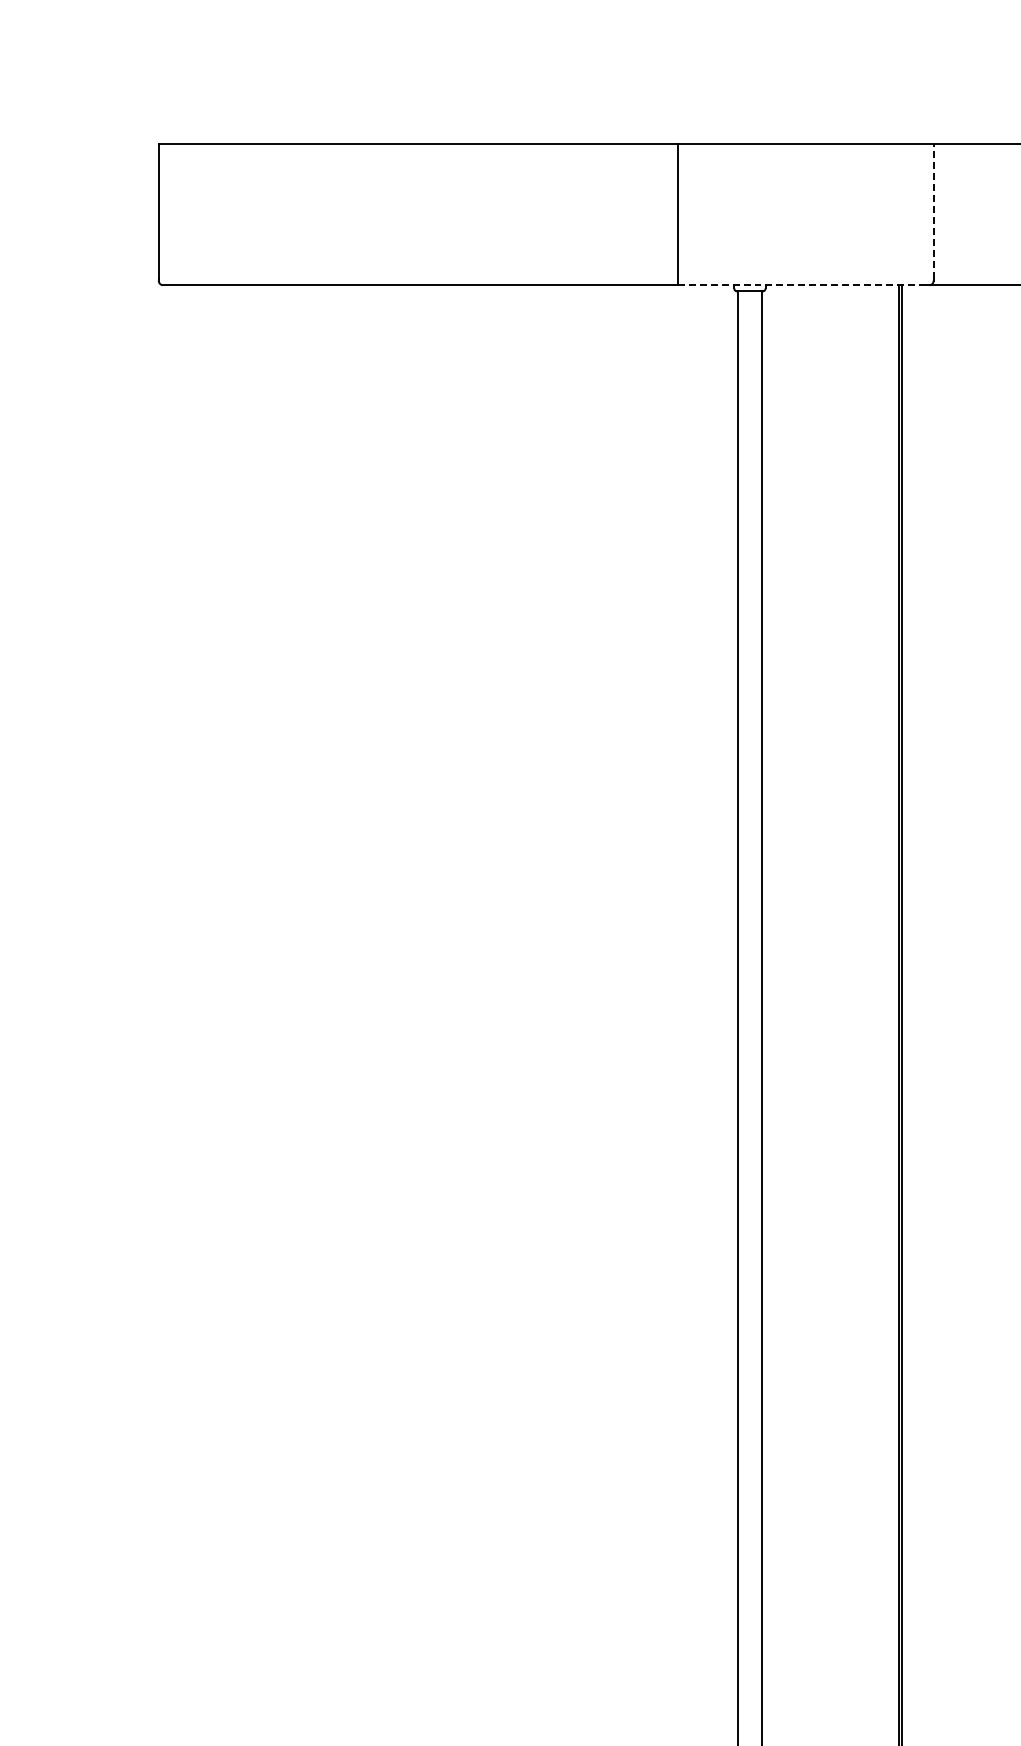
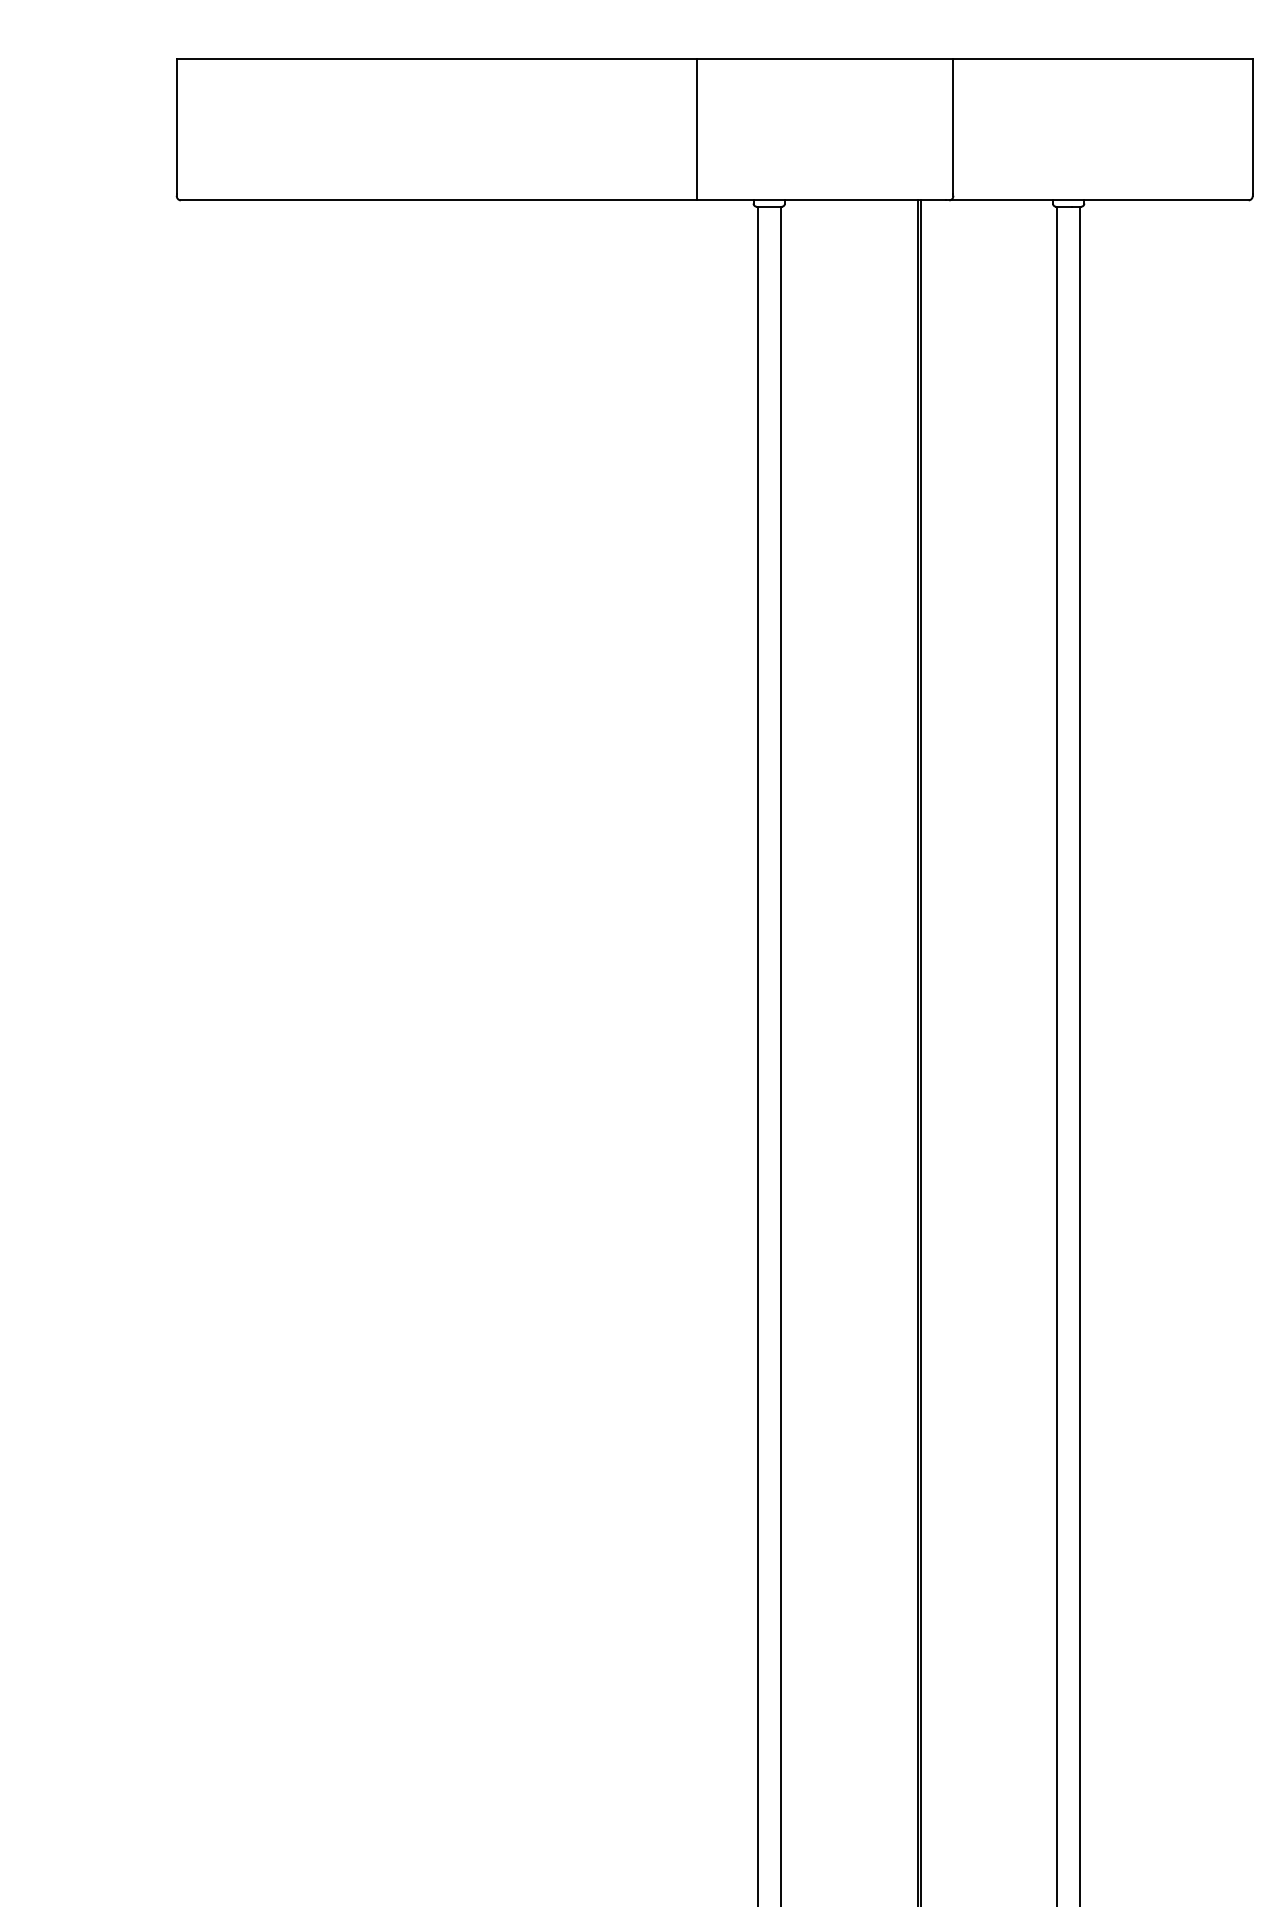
line: (933, 211) -> (953, 126), dashed -> solid
line: (802, 285) -> (821, 200), dashed -> solid

